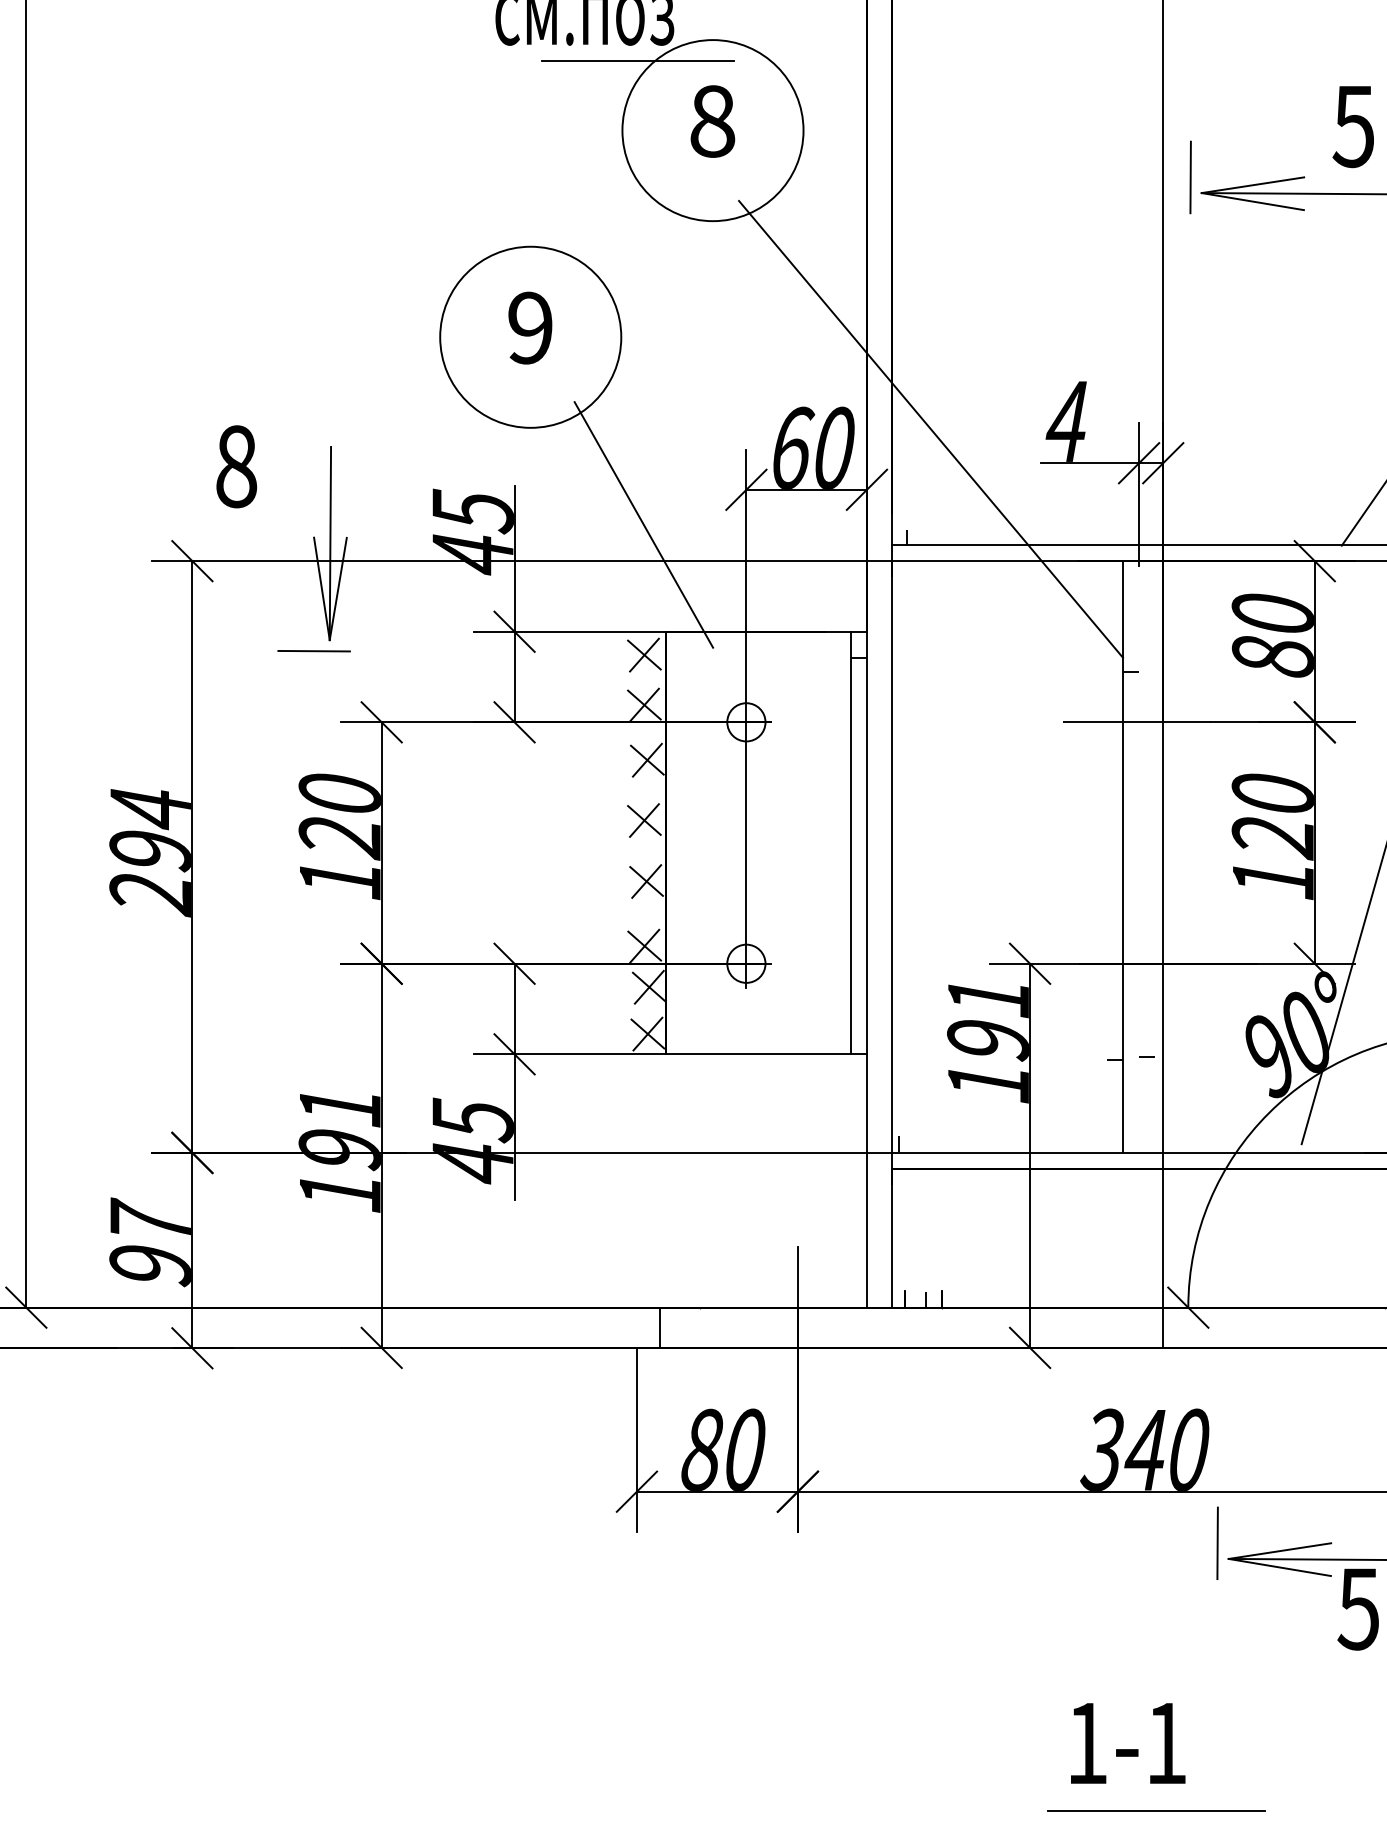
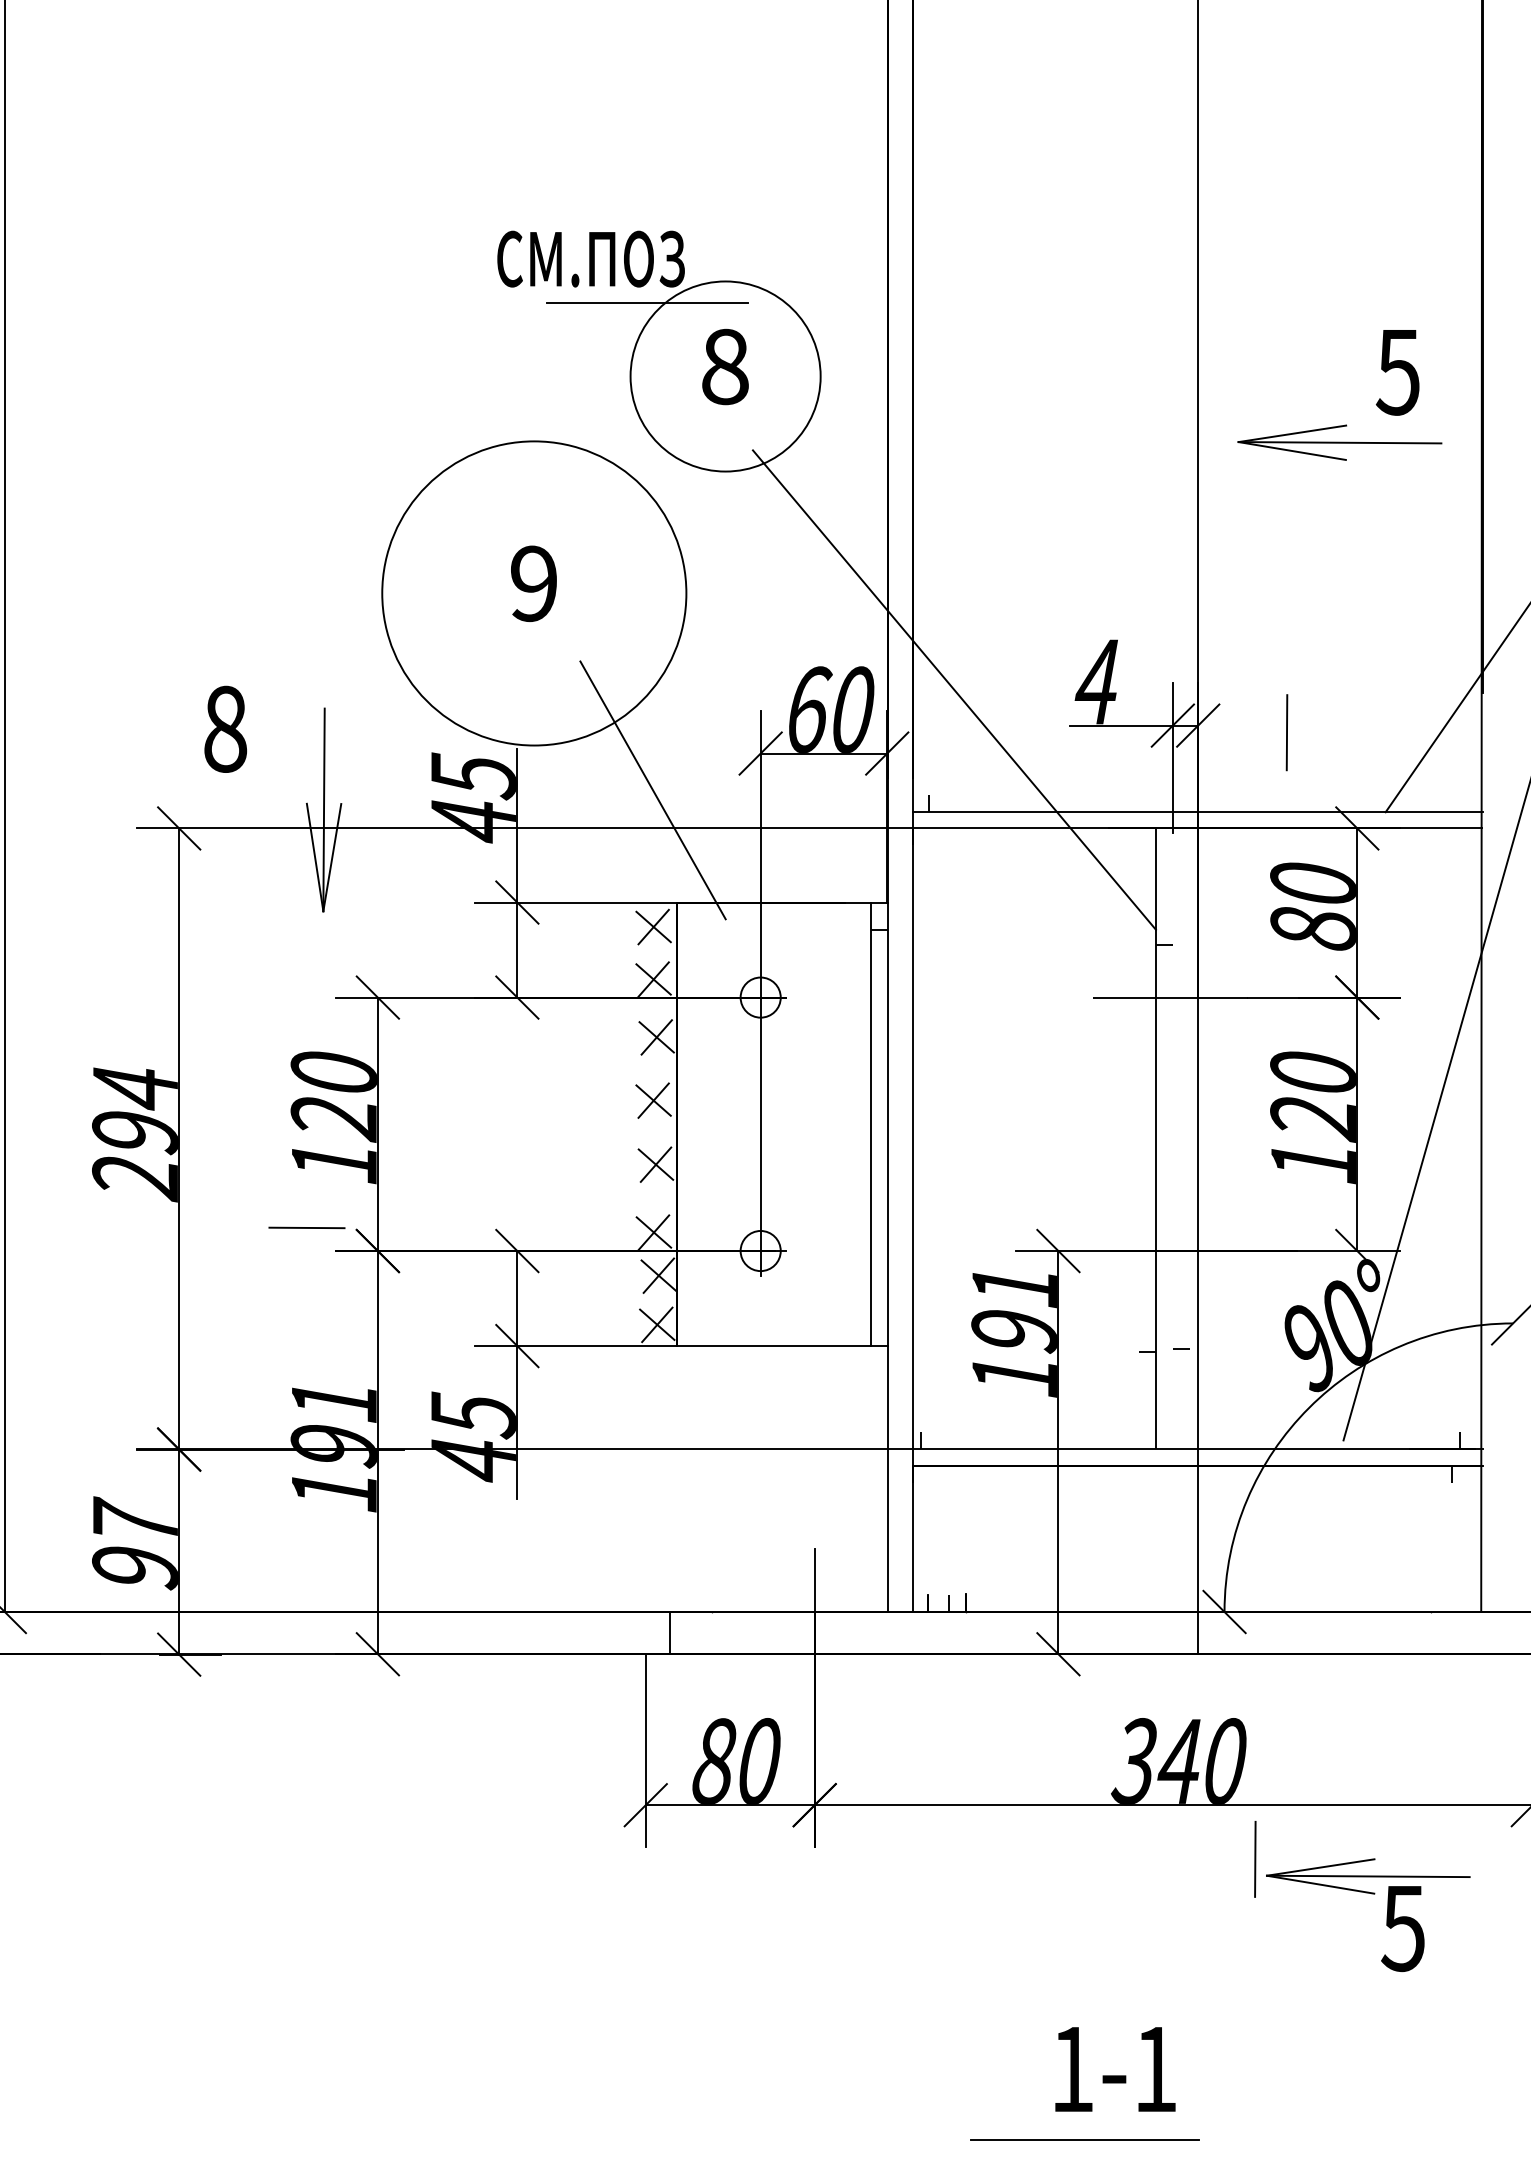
line: (1190, 177) -> (1286, 732), moved
circle: (530, 337) -> (534, 593), size x1.6
line: (313, 650) -> (306, 1227), moved
text: (1128, 1743) -> (1115, 2069), moved
line: (1155, 1810) -> (1084, 2139), moved

